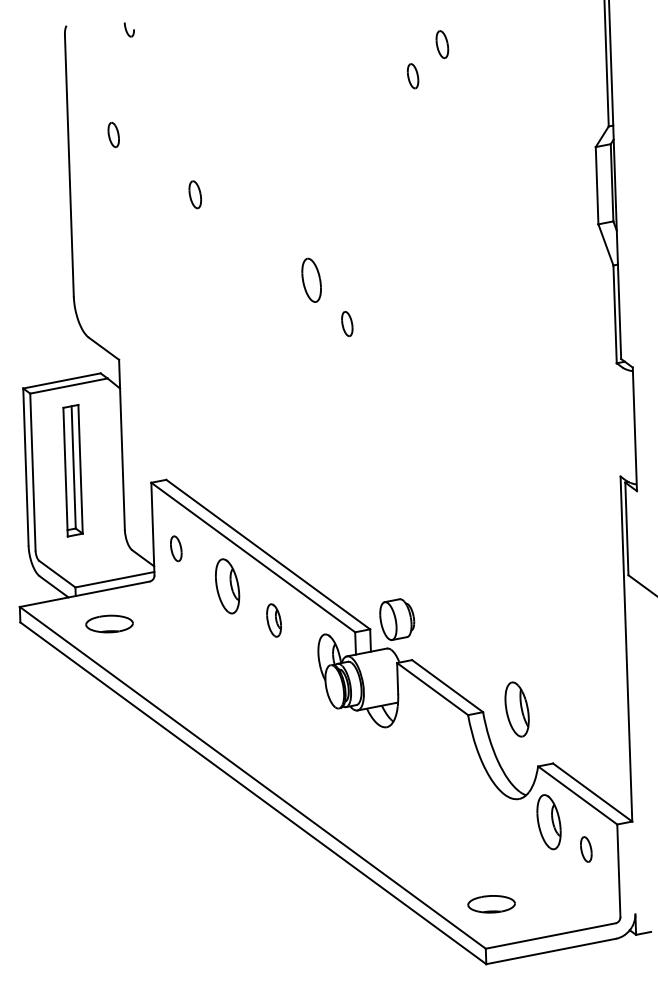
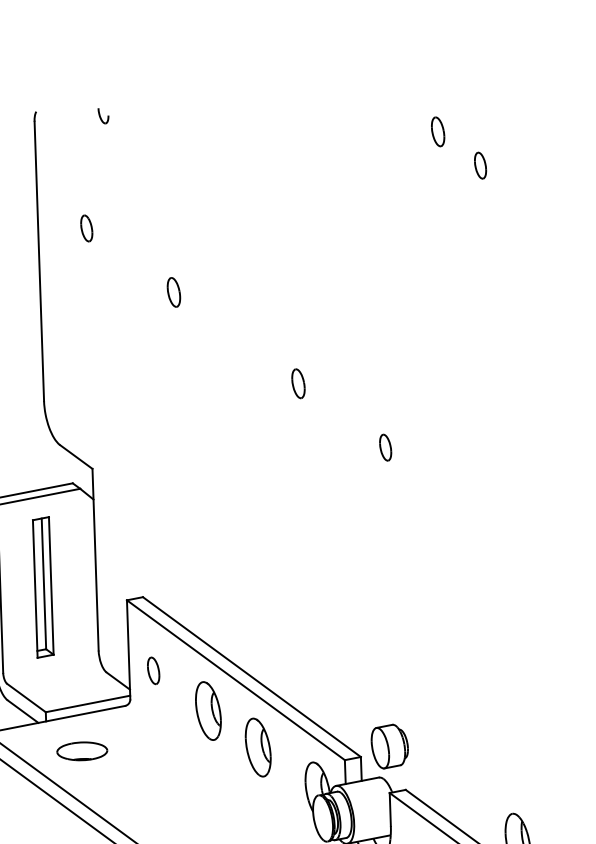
part: (412, 76) -> (479, 165), moved
part: (311, 279) -> (298, 382), size x0.62
part: (347, 324) -> (385, 448), moved
part: (273, 620) -> (257, 747), size x1.67

